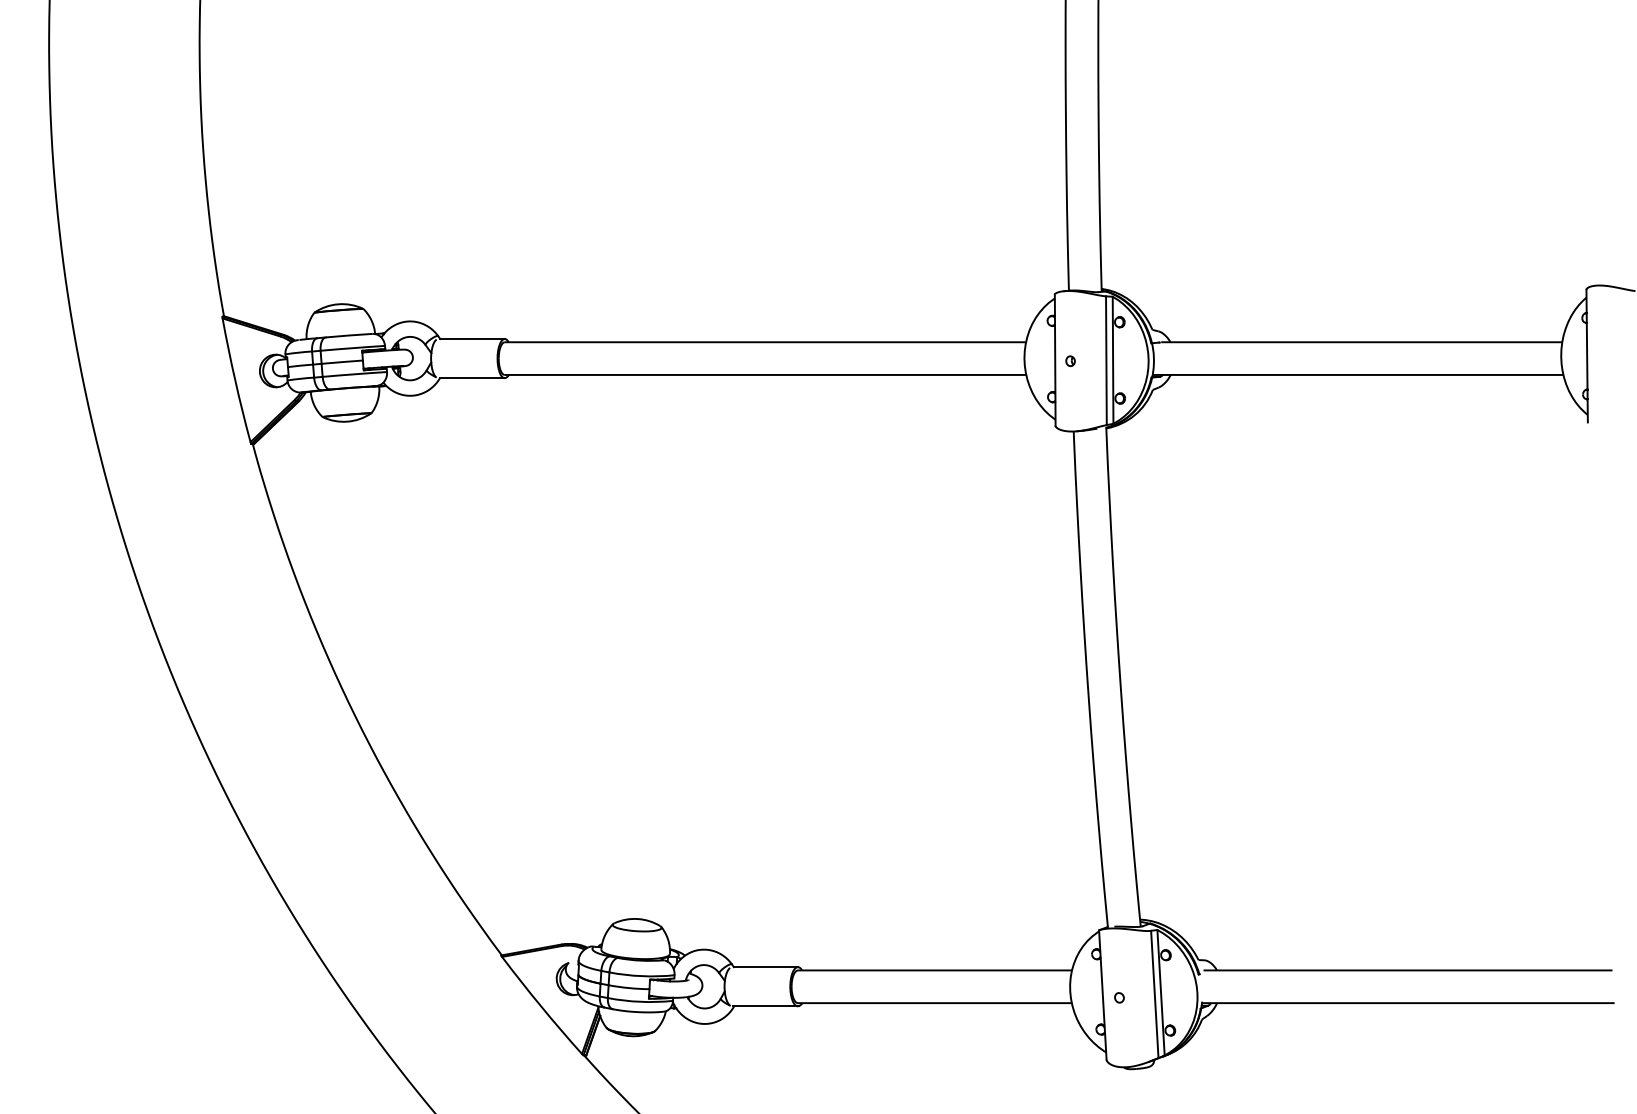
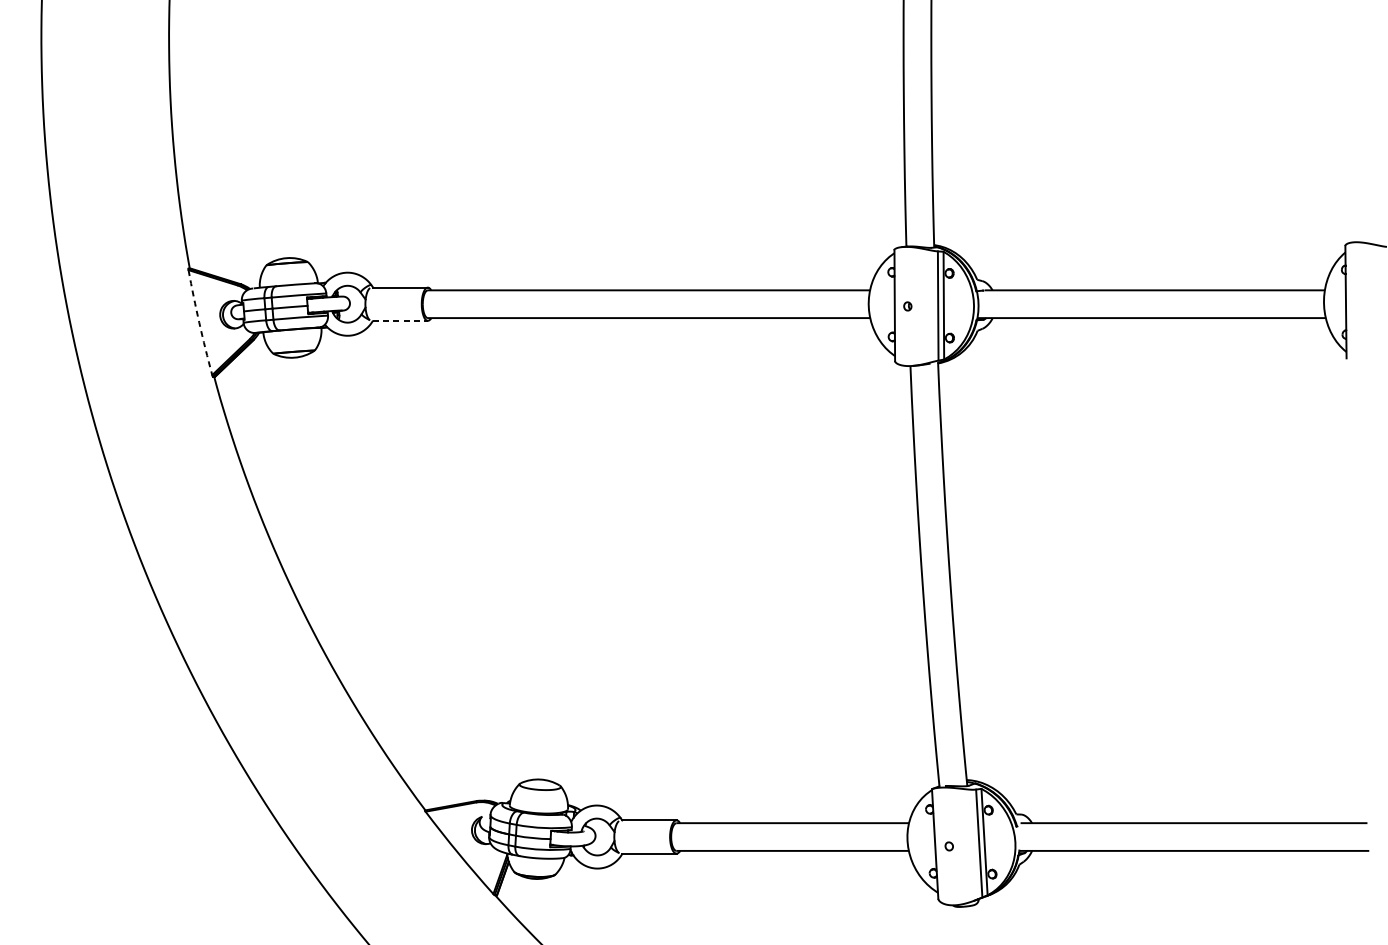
line: (472, 378) -> (400, 321), solid -> dashed
arc: (235, 380) -> (199, 322), solid -> dashed

